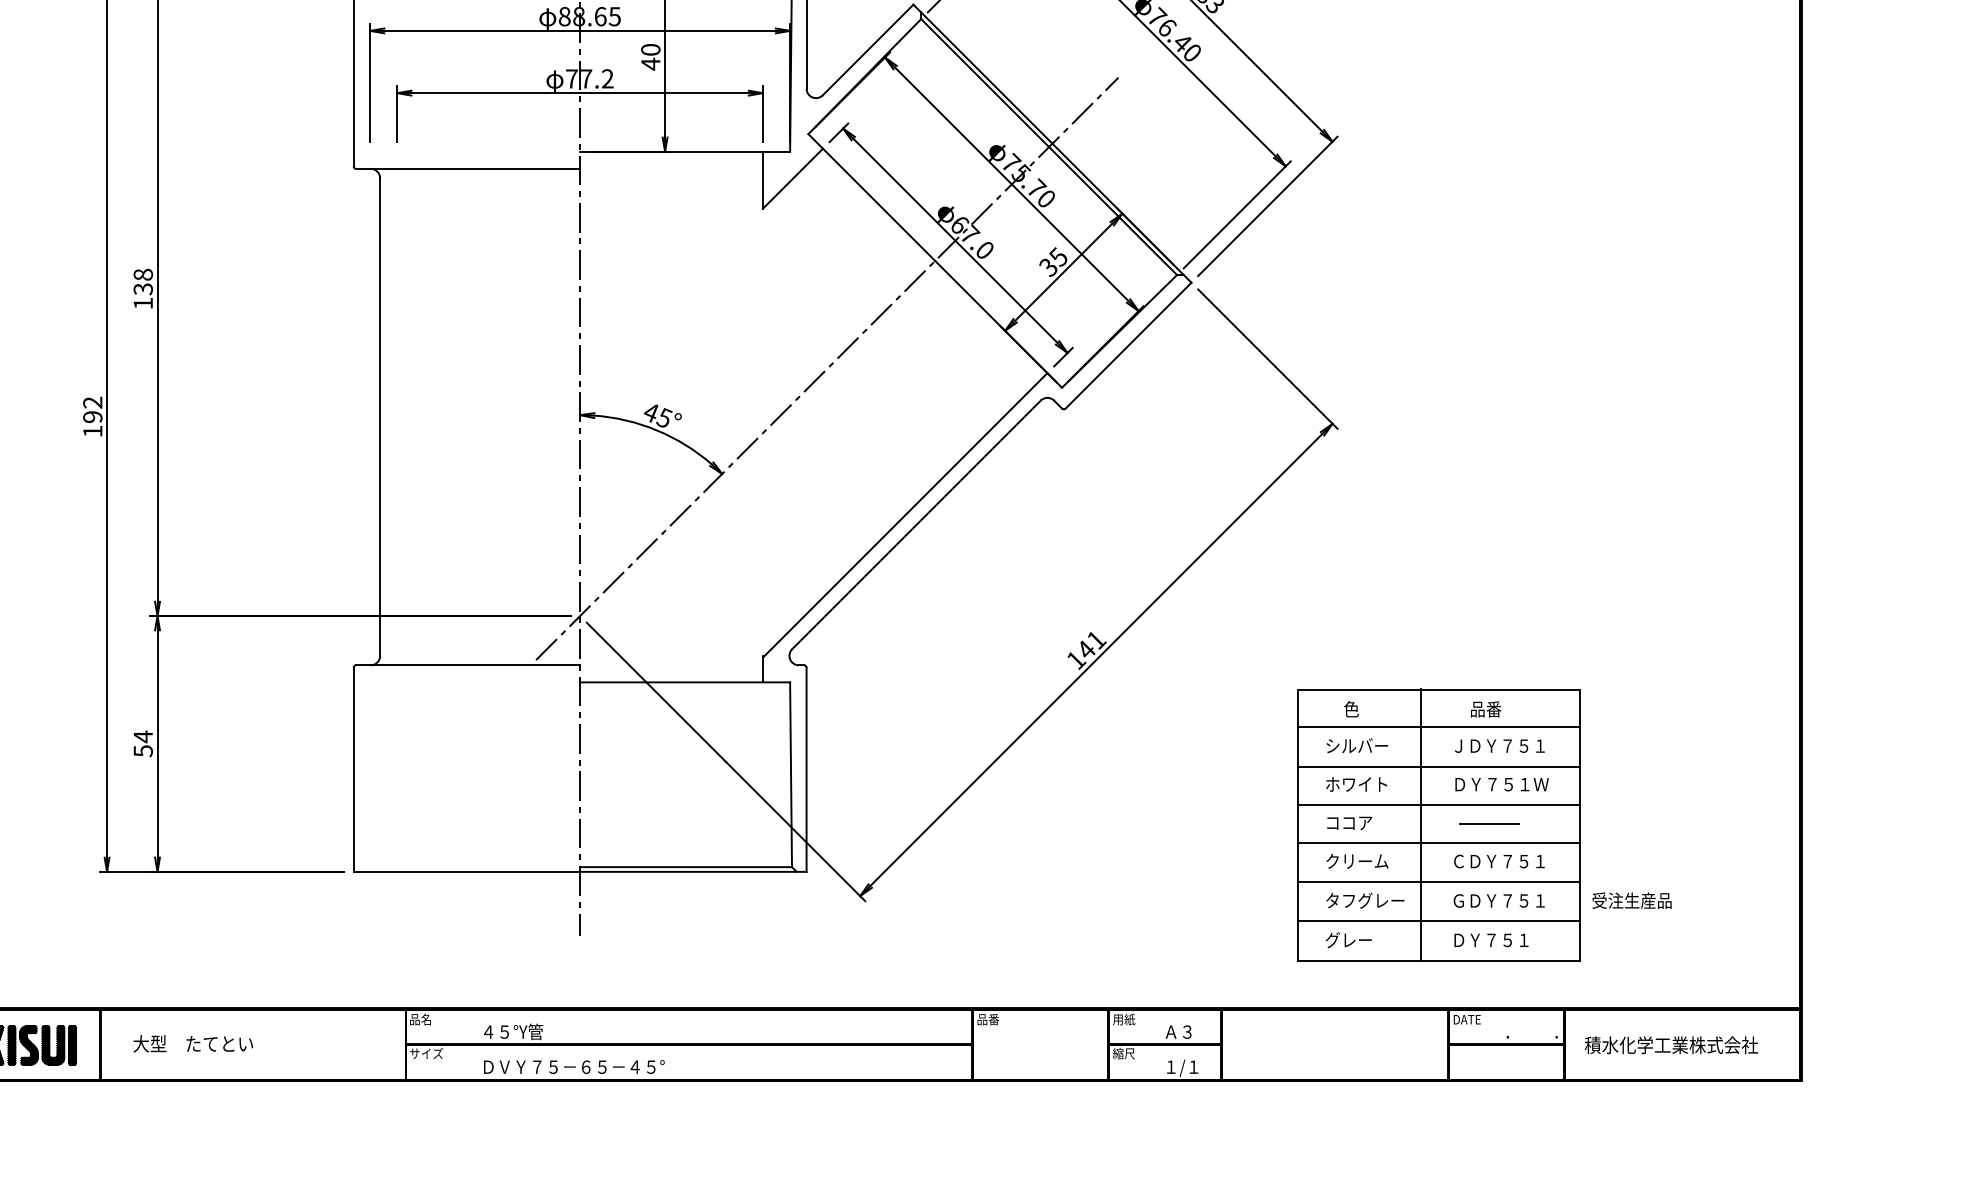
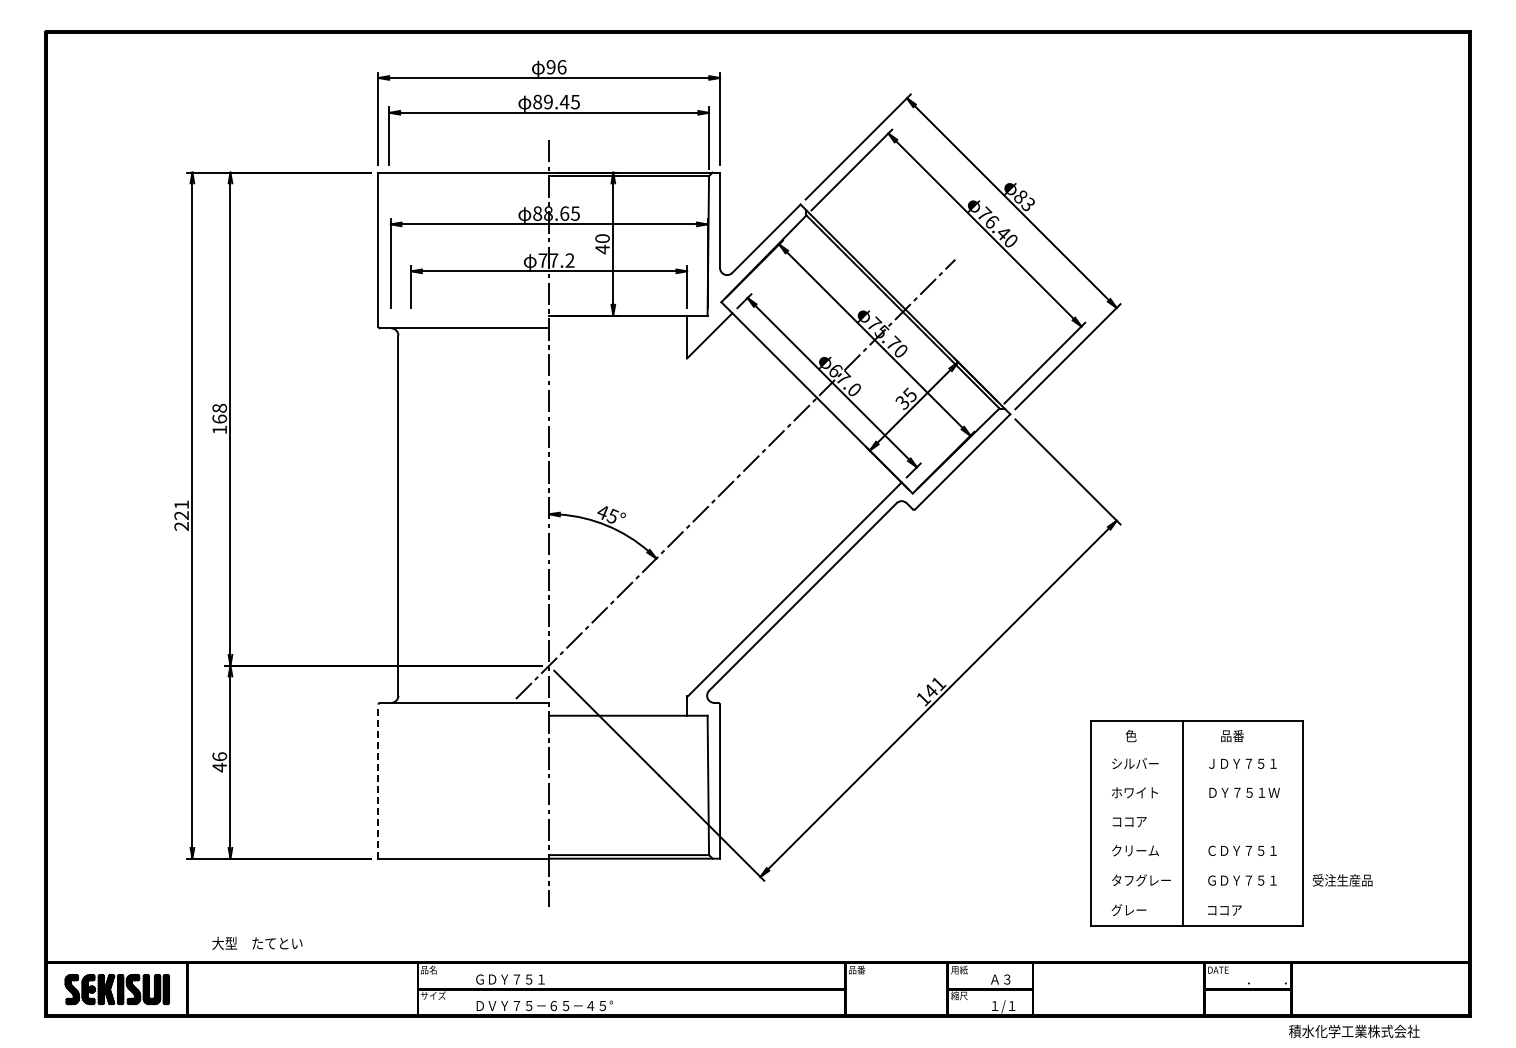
text: (142, 288) -> (219, 418), 138 -> 168
text: (92, 416) -> (181, 515), 192 -> 221
line: (1438, 727) -> (1196, 749), removed
text: (142, 744) -> (219, 762), 54 -> 46
line: (1438, 766) -> (1196, 779), removed
line: (353, 769) -> (378, 781), solid -> dashed
line: (1438, 805) -> (1196, 808), removed
line: (1488, 823) -> (1234, 822), removed
line: (1438, 842) -> (1196, 836), removed
line: (1438, 882) -> (1196, 866), removed
line: (1438, 922) -> (1196, 896), removed
text: (1491, 940) -> (1236, 910), ＤＹ７５１ -> ココア
text: (528, 1032) -> (510, 979), ４５°Y管 -> ＧＤＹ７５１
text: (193, 1042) -> (257, 942), moved
text: (1671, 1045) -> (1354, 1031), moved

